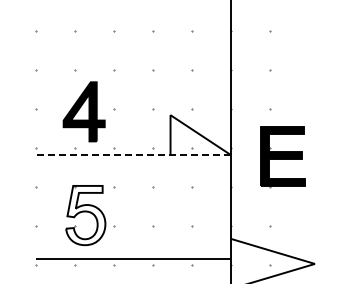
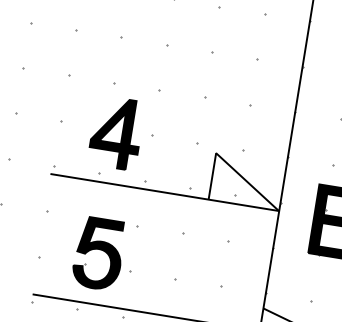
line: (132, 155) -> (164, 192), dashed -> solid
fill: (85, 215) -> (98, 253), added

